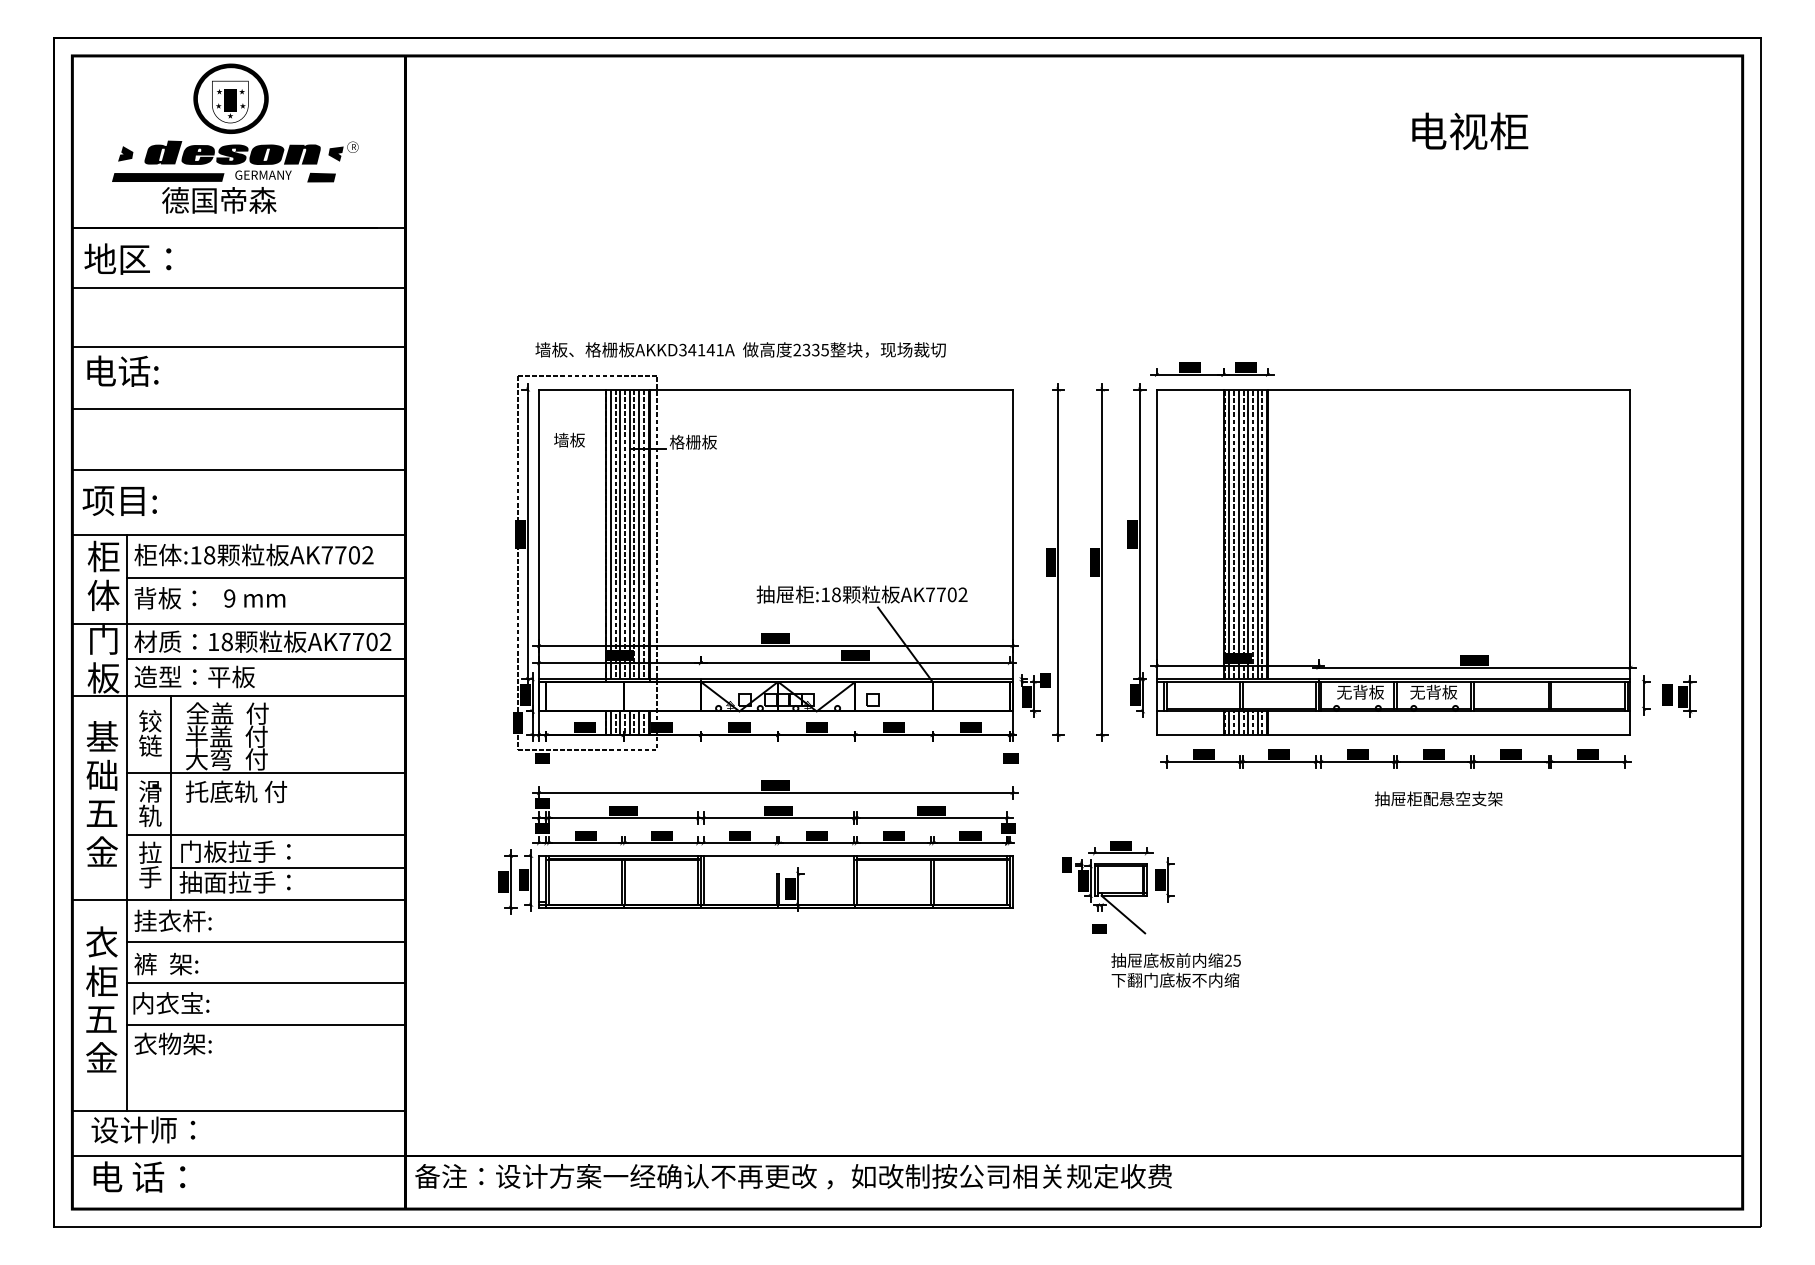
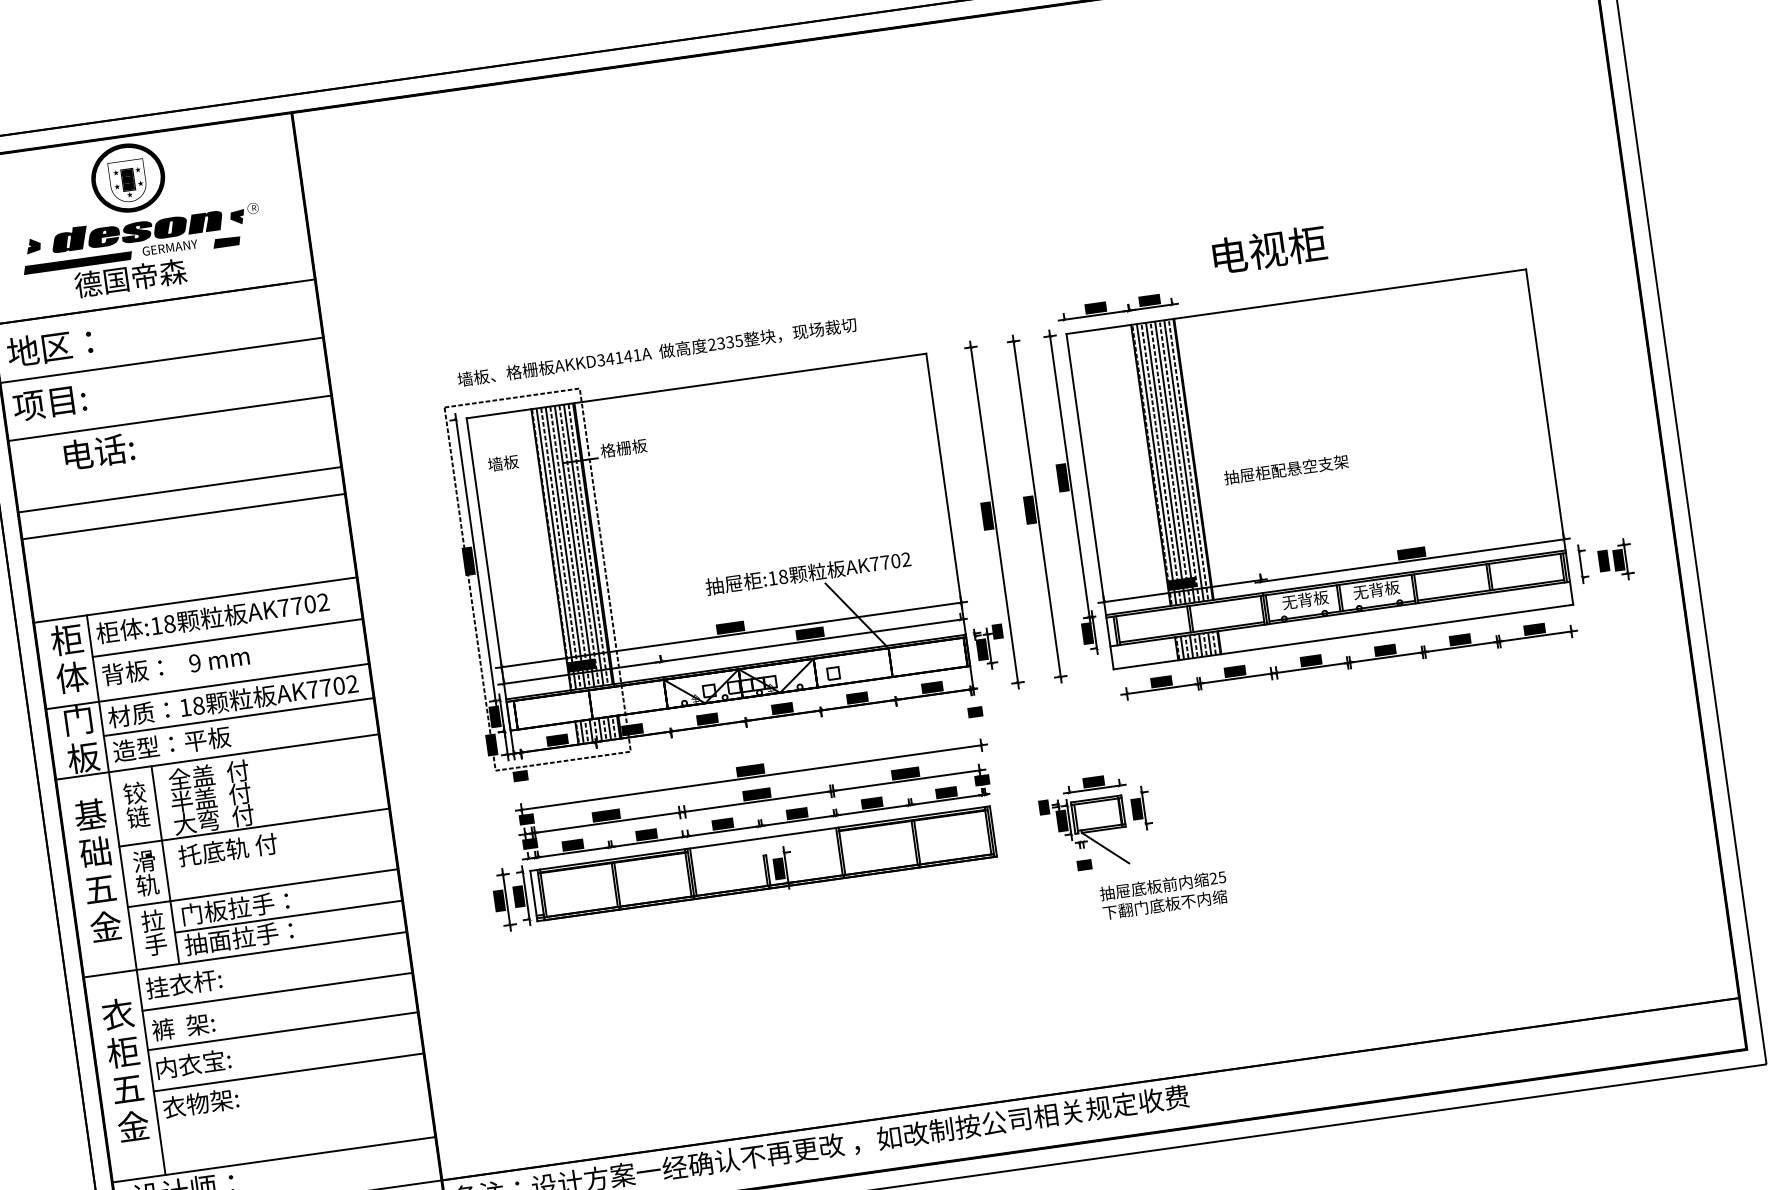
text: (1470, 131) -> (1270, 249), moved
text: (122, 370) -> (98, 451), moved
line: (238, 408) -> (183, 516), moved
line: (238, 470) -> (179, 490), moved
text: (119, 500) -> (49, 402), moved
text: (1438, 798) -> (1286, 469), moved

